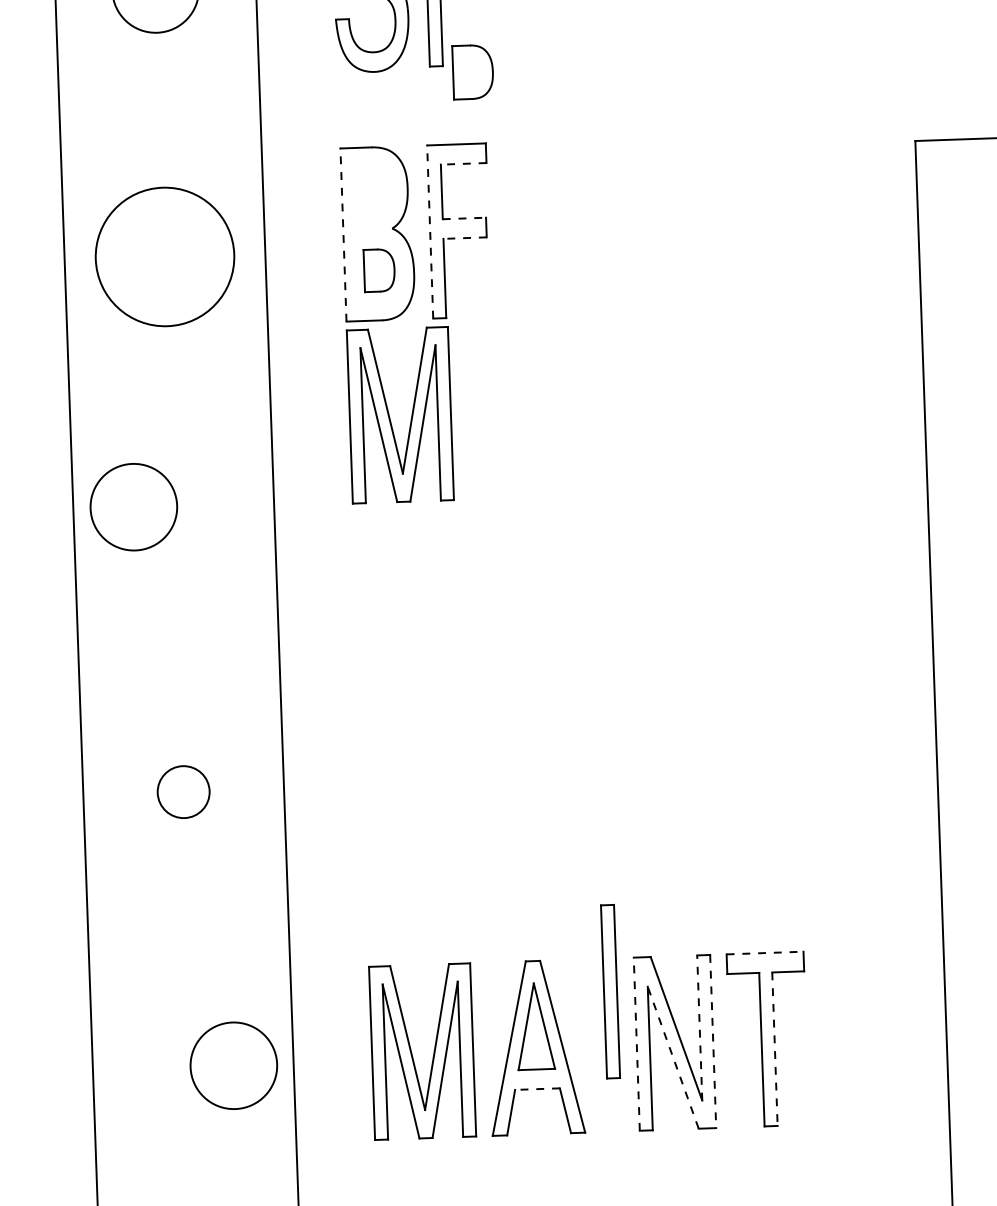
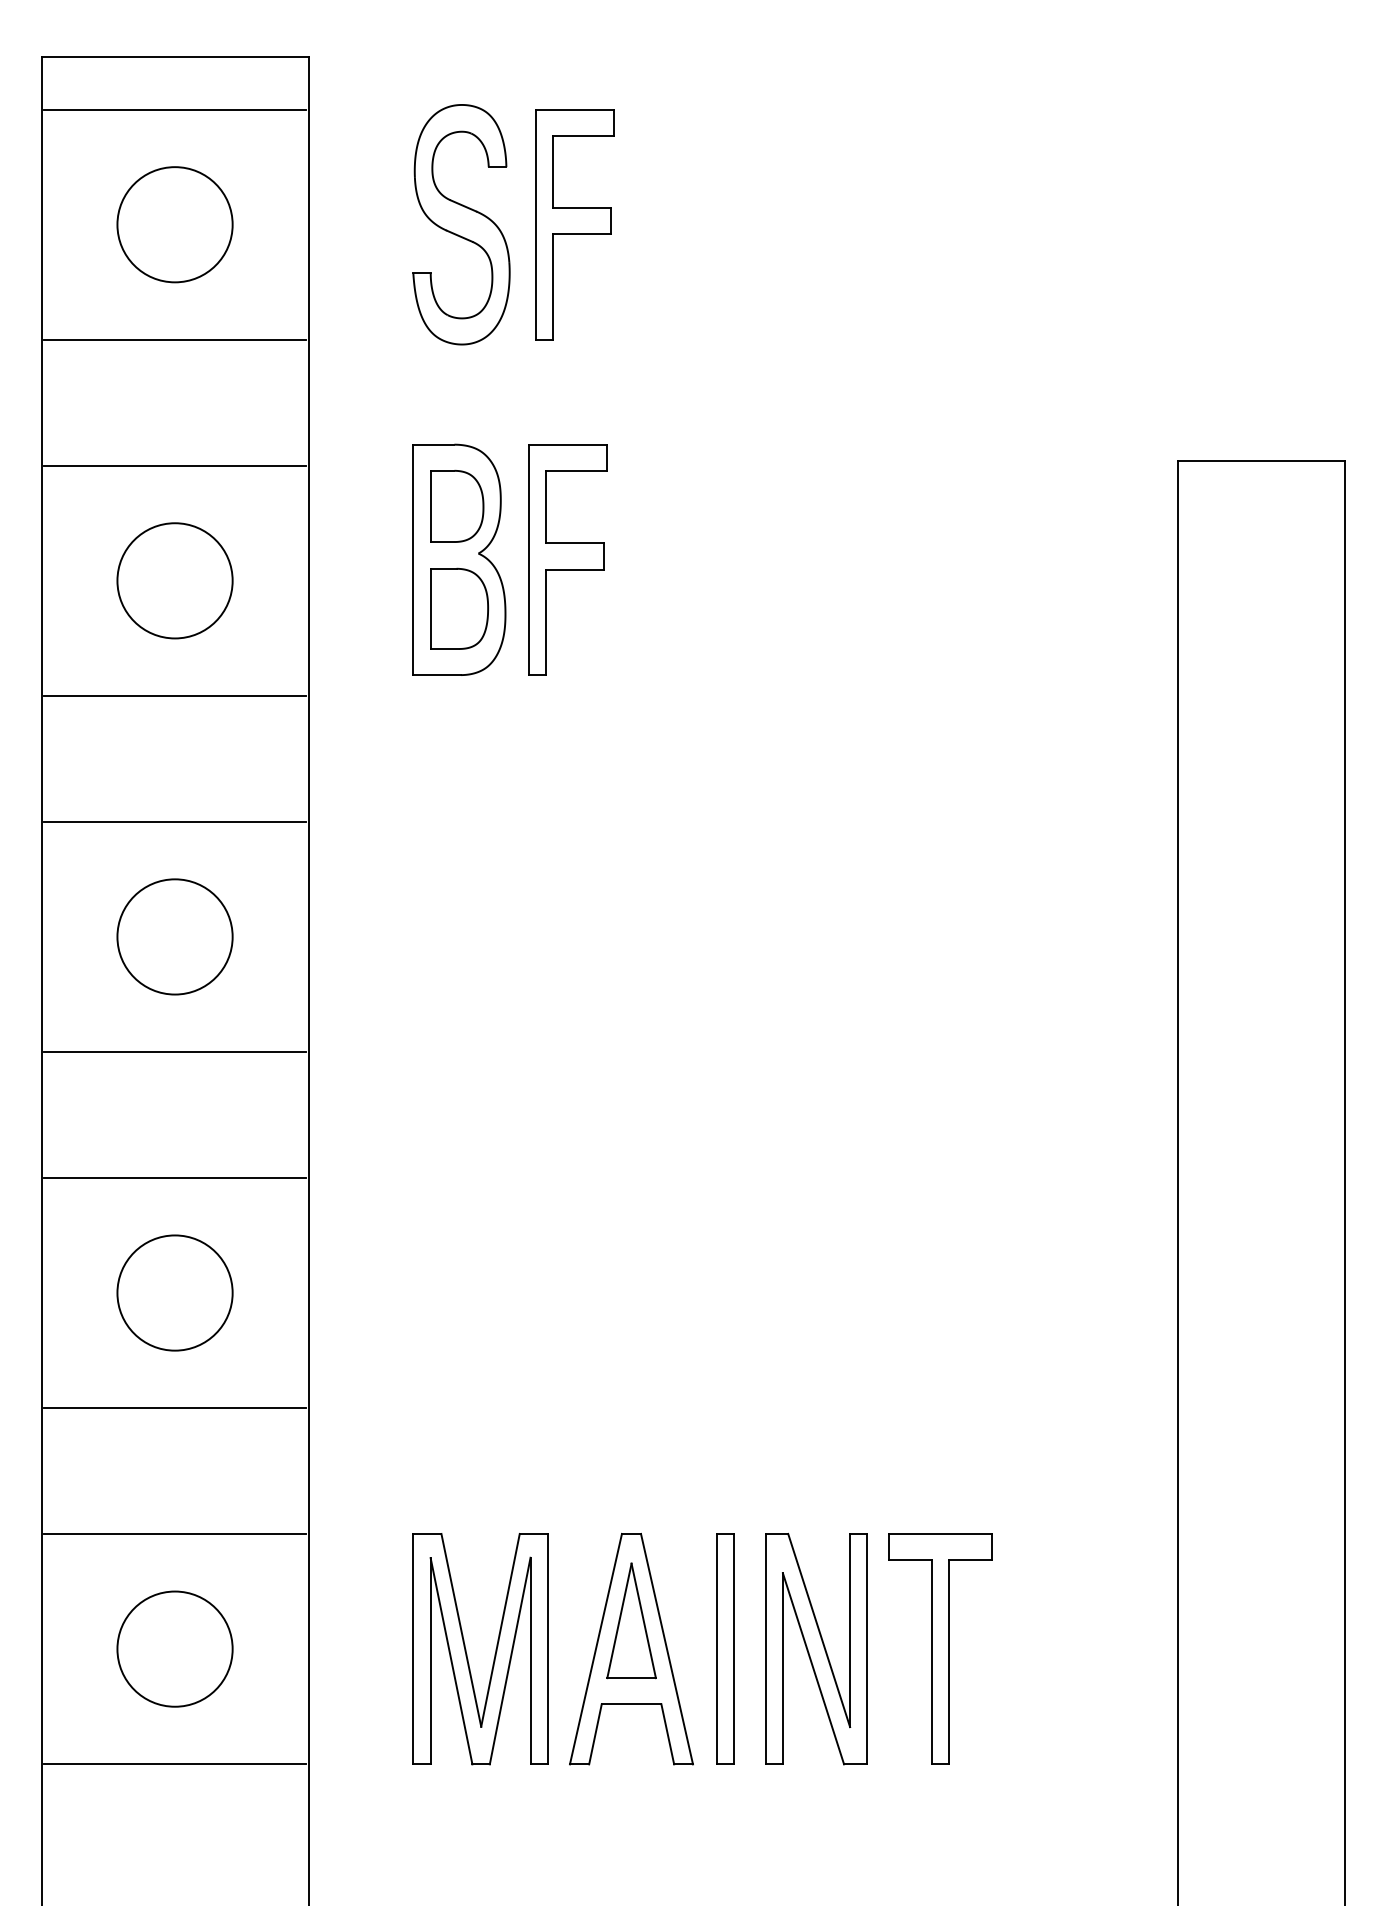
part: (473, 71) -> (457, 505), moved
line: (158, 75) -> (174, 339), added
line: (462, 163) -> (575, 470), dashed -> solid
line: (161, 170) -> (174, 465), added
line: (464, 218) -> (574, 543), dashed -> solid
line: (430, 231) -> (528, 559), dashed -> solid
line: (343, 234) -> (413, 559), dashed -> solid
line: (464, 238) -> (574, 569), dashed -> solid
circle: (164, 256) -> (174, 580), size x0.62
part: (379, 270) -> (459, 608), size x1.43
line: (167, 343) -> (174, 696), added
part: (390, 419) -> (467, 807), removed
line: (170, 437) -> (174, 821), added
circle: (133, 506) -> (174, 936), moved
line: (176, 611) -> (174, 1052), added
line: (180, 705) -> (174, 1177), added
circle: (183, 791) -> (174, 1292), size x1.67
line: (186, 878) -> (174, 1408), added
line: (765, 952) -> (940, 1533), dashed -> solid
line: (189, 972) -> (174, 1533), added
part: (610, 991) -> (725, 1648), moved
line: (700, 1027) -> (850, 1630), dashed -> solid
line: (713, 1041) -> (867, 1649), dashed -> solid
line: (636, 1043) -> (765, 1648), dashed -> solid
line: (775, 1049) -> (949, 1662), dashed -> solid
line: (673, 1057) -> (813, 1668), dashed -> solid
circle: (233, 1065) -> (174, 1648), moved
line: (537, 1089) -> (631, 1704), dashed -> solid
line: (195, 1146) -> (174, 1764), added

